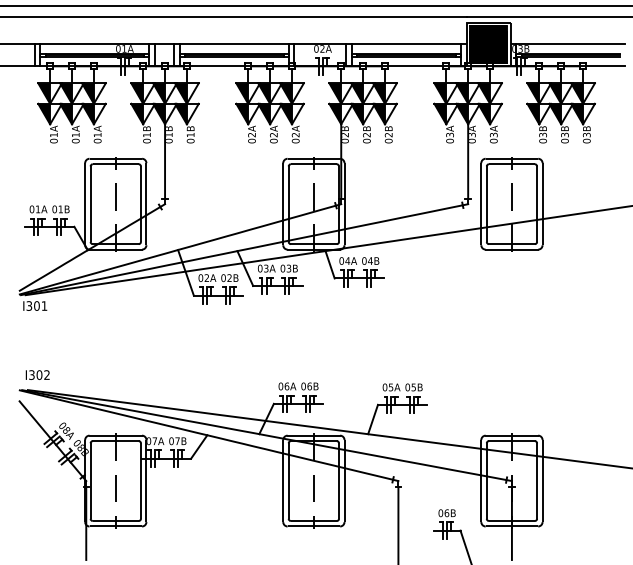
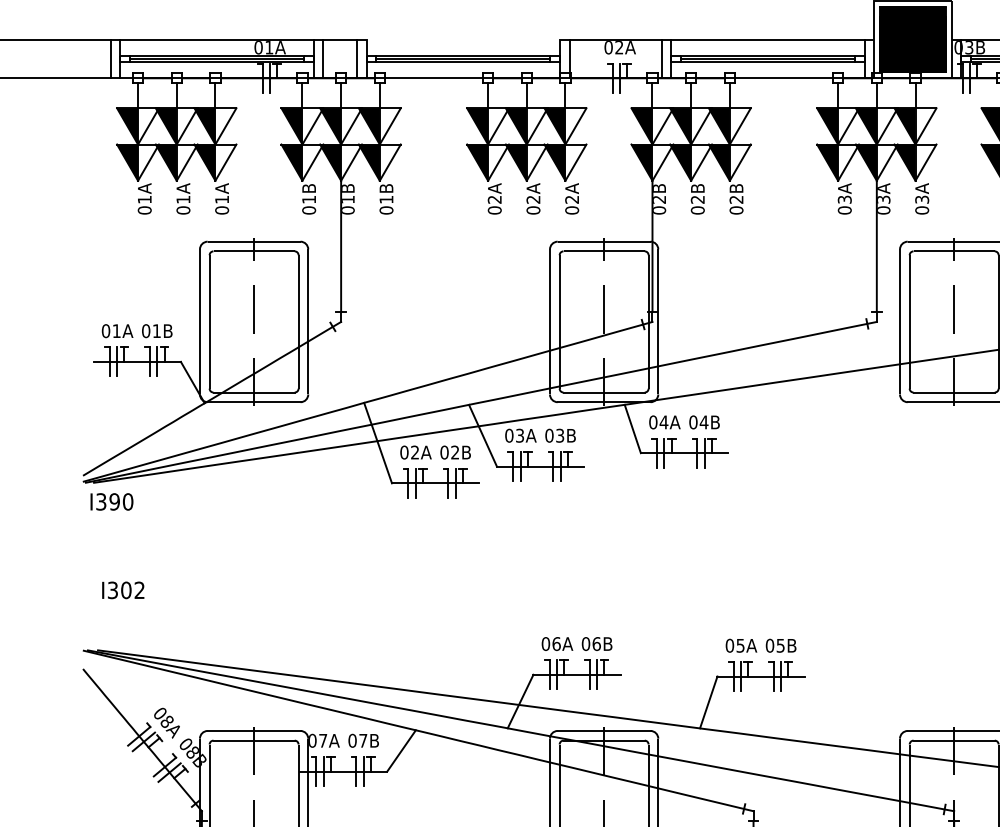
line: (233, 44) -> (462, 39), removed
text: (40, 305) -> (121, 500), I301 -> I390
text: (37, 374) -> (122, 589), moved

